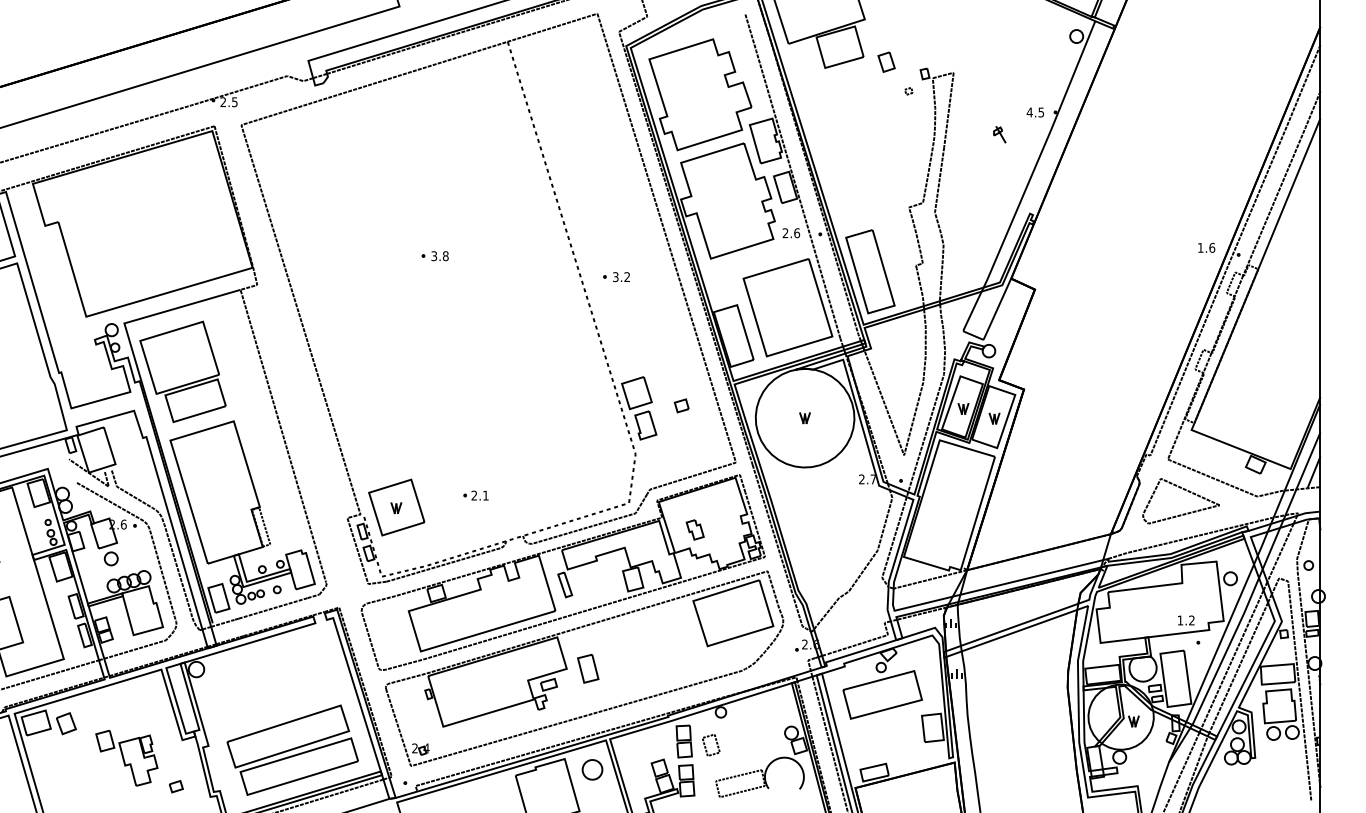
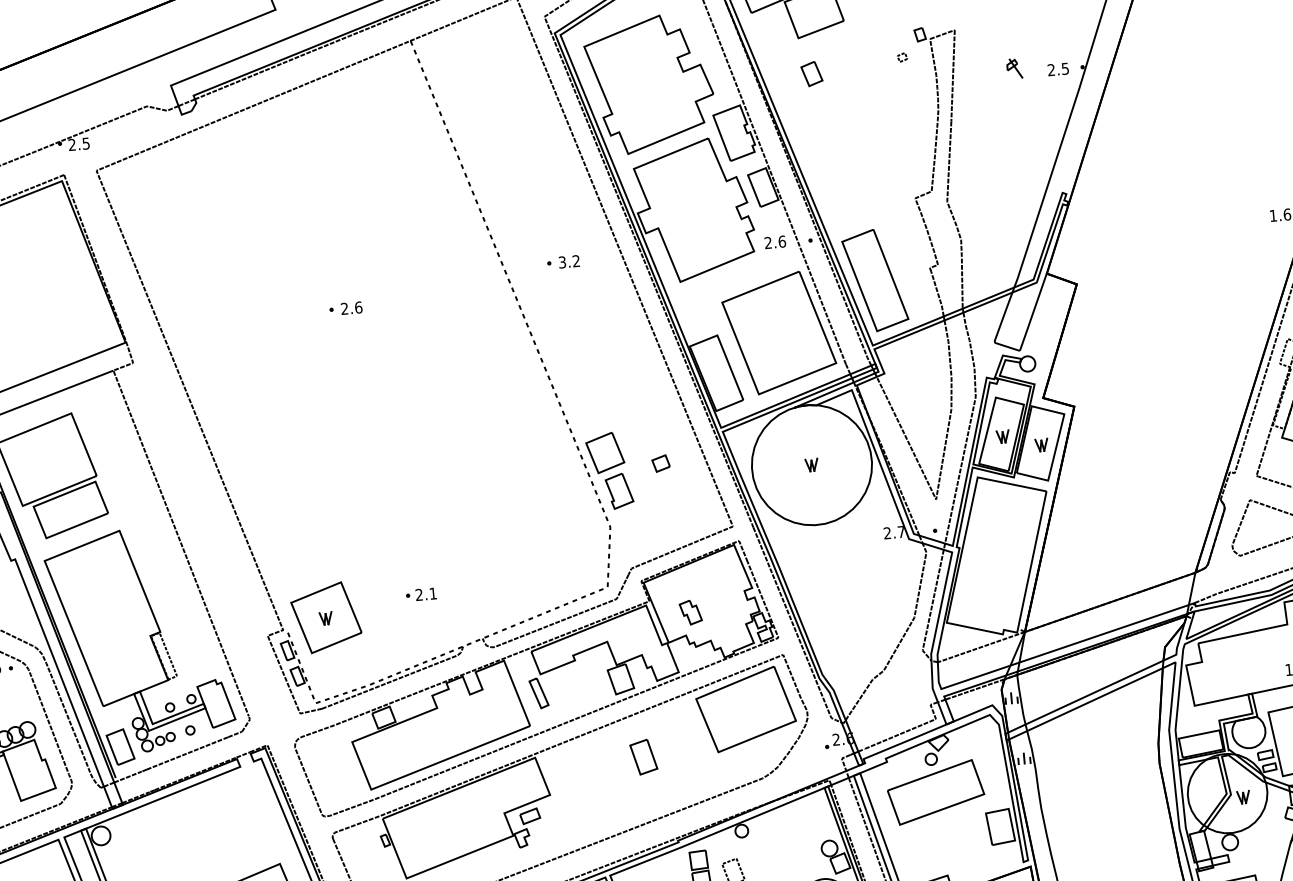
part: (886, 61) -> (811, 73), moved
text: (1029, 112) -> (1051, 70), 4.5 -> 2.5
part: (999, 134) -> (1014, 68), moved
text: (439, 256) -> (351, 308), 3.8 -> 2.6
part: (616, 277) -> (563, 262), moved
part: (588, 668) -> (644, 756), moved

